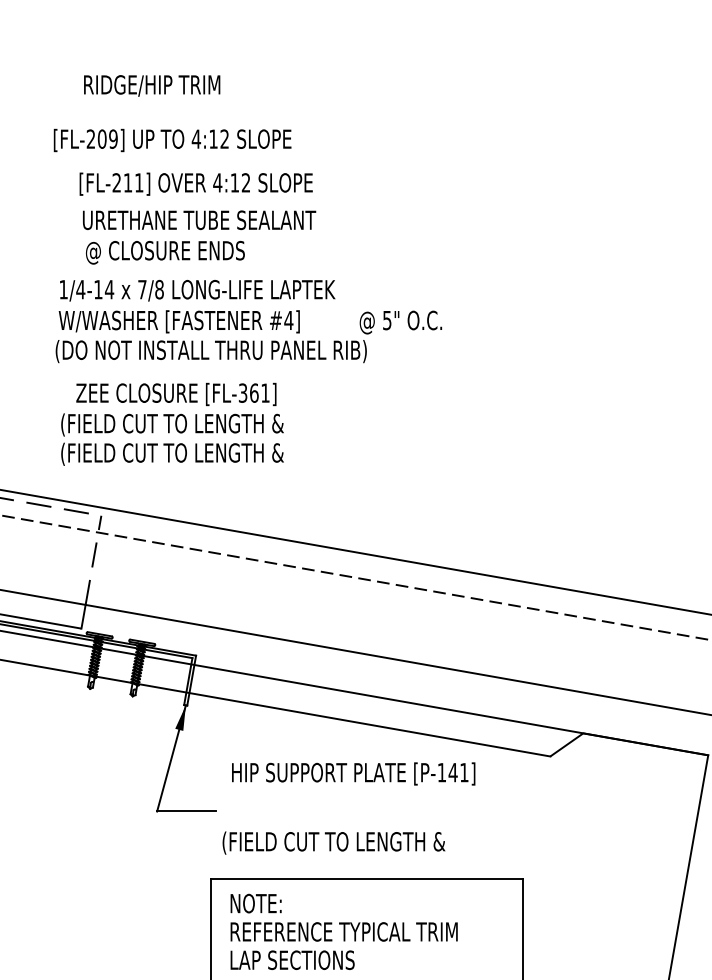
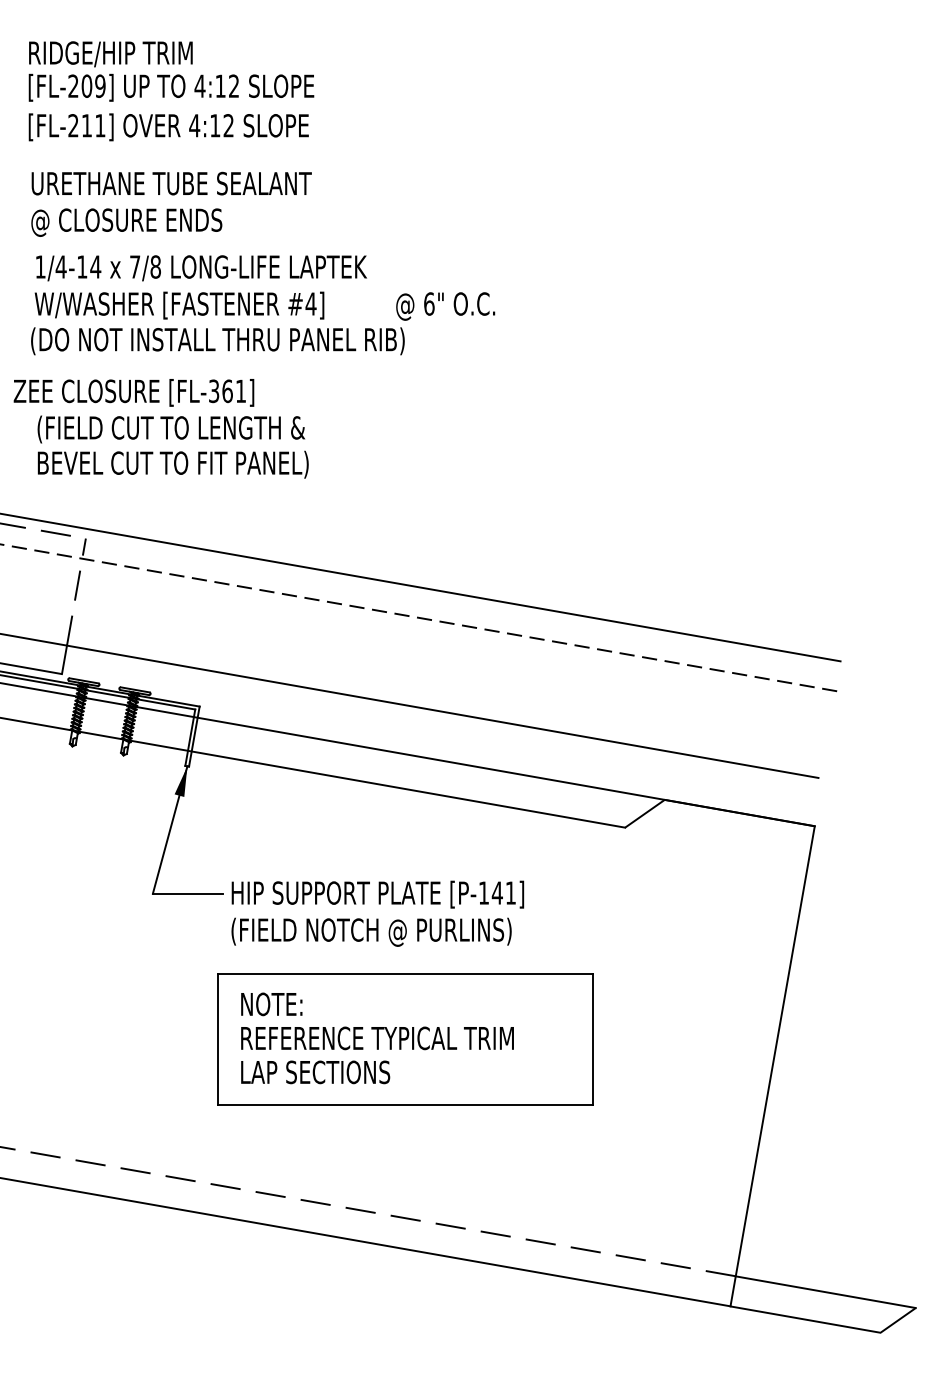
text: (151, 86) -> (110, 54), moved
text: (195, 184) -> (168, 127), moved
text: (199, 220) -> (171, 183), moved
text: (165, 252) -> (126, 222), moved
text: (387, 320) -> (429, 303), 5" -> 6"
text: (175, 394) -> (133, 392), moved
text: (173, 454) -> (172, 464), (FIELD CUT TO LENGTH & -> BEVEL CUT TO FIT PANEL)
text: (353, 773) -> (377, 894), moved
text: (369, 842) -> (408, 931), (FIELD CUT TO LENGTH & -> (FIELD NOTCH @ PURLINS)

